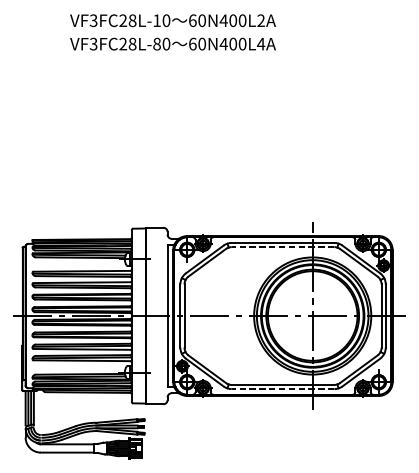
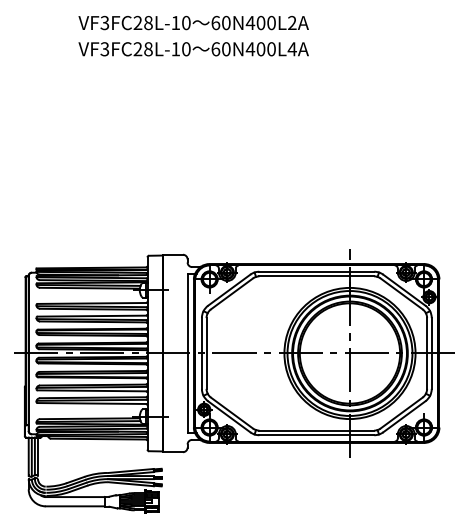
text: (156, 44) -> (175, 49), VF3FC28L-80 -> VF3FC28L-10
line: (282, 247) -> (316, 276), dashed -> solid
line: (282, 389) -> (316, 435), dashed -> solid

